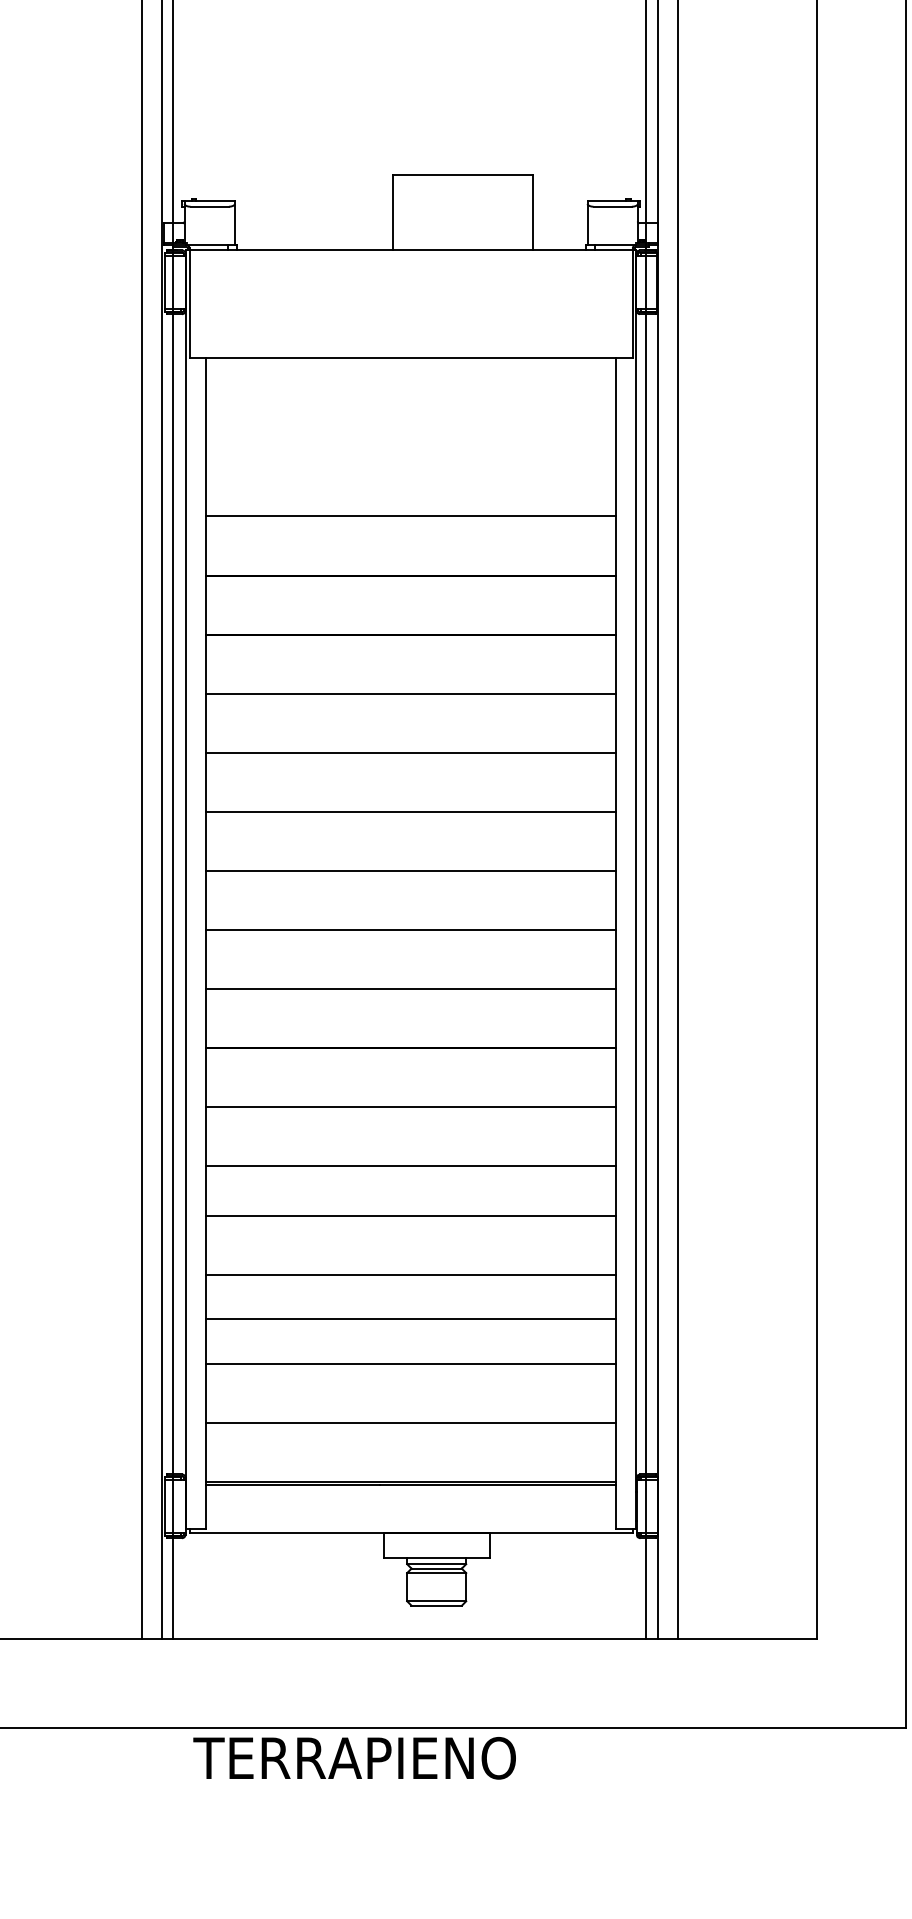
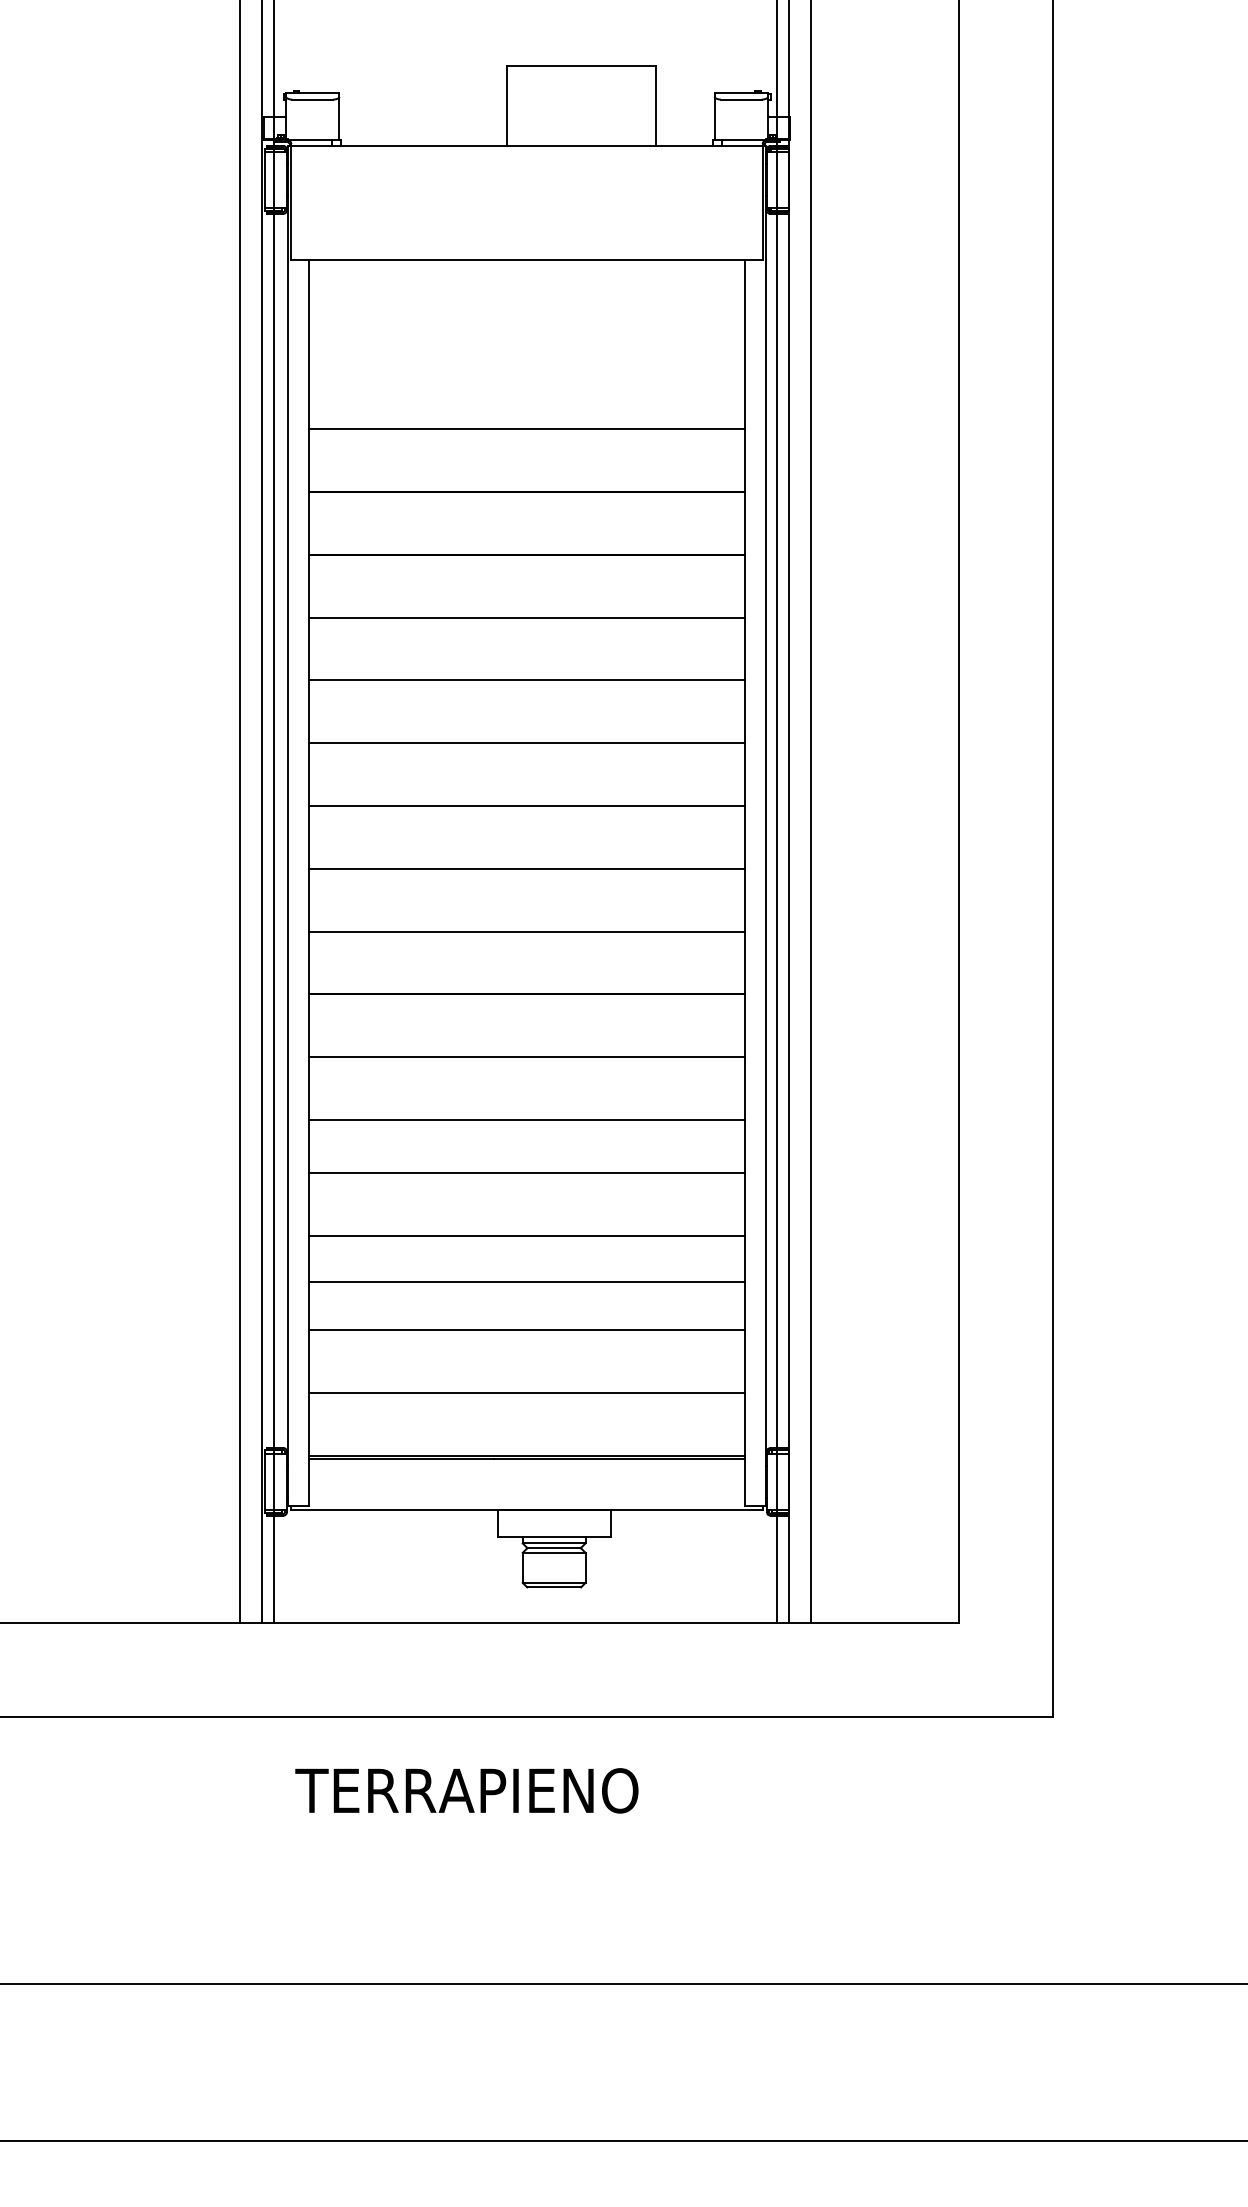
text: (354, 1757) -> (466, 1790), moved

